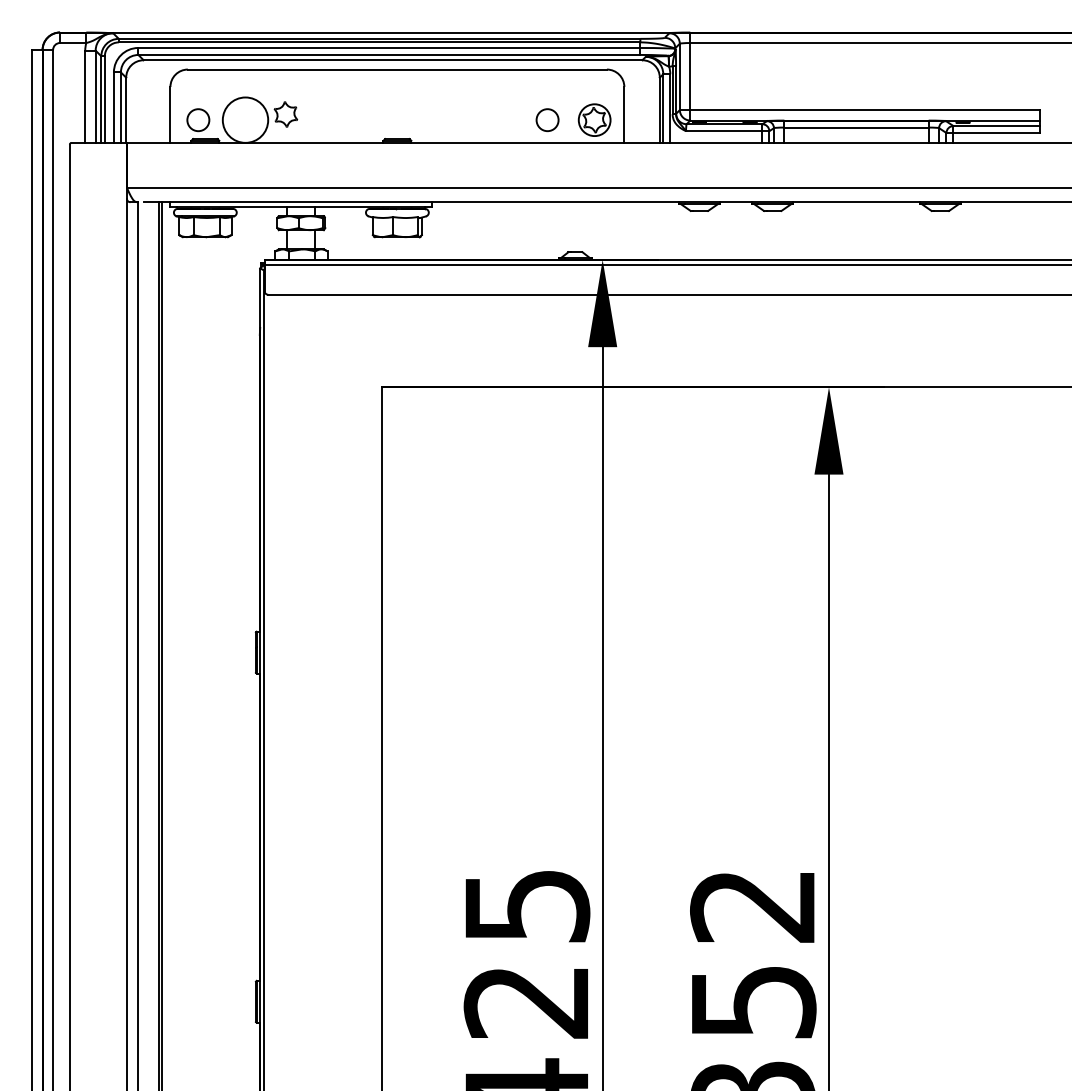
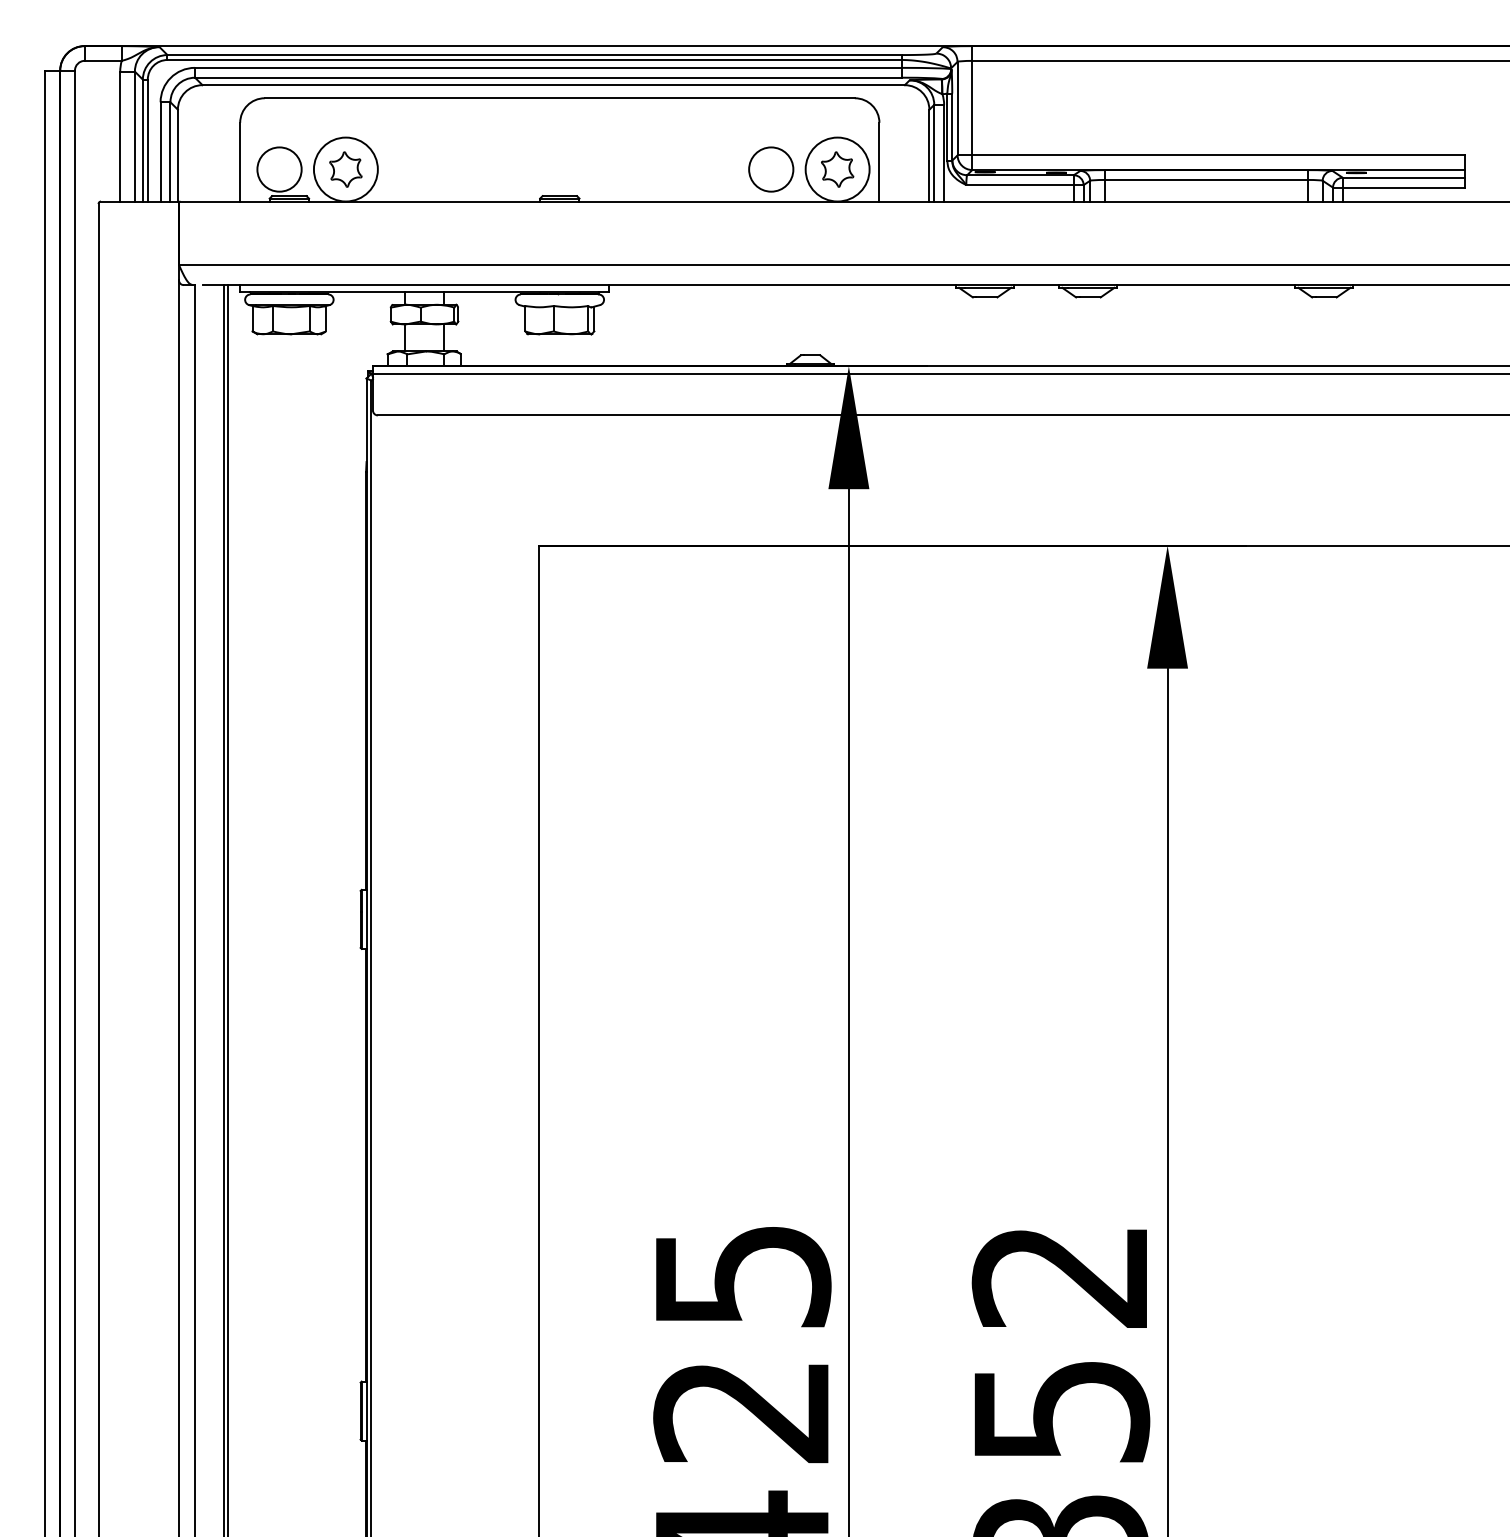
part: (285, 114) -> (345, 169), moved
circle: (198, 120) -> (279, 169), size x1.43
circle: (547, 120) -> (771, 169), size x1.43
circle: (594, 120) -> (837, 169), size x1.43

